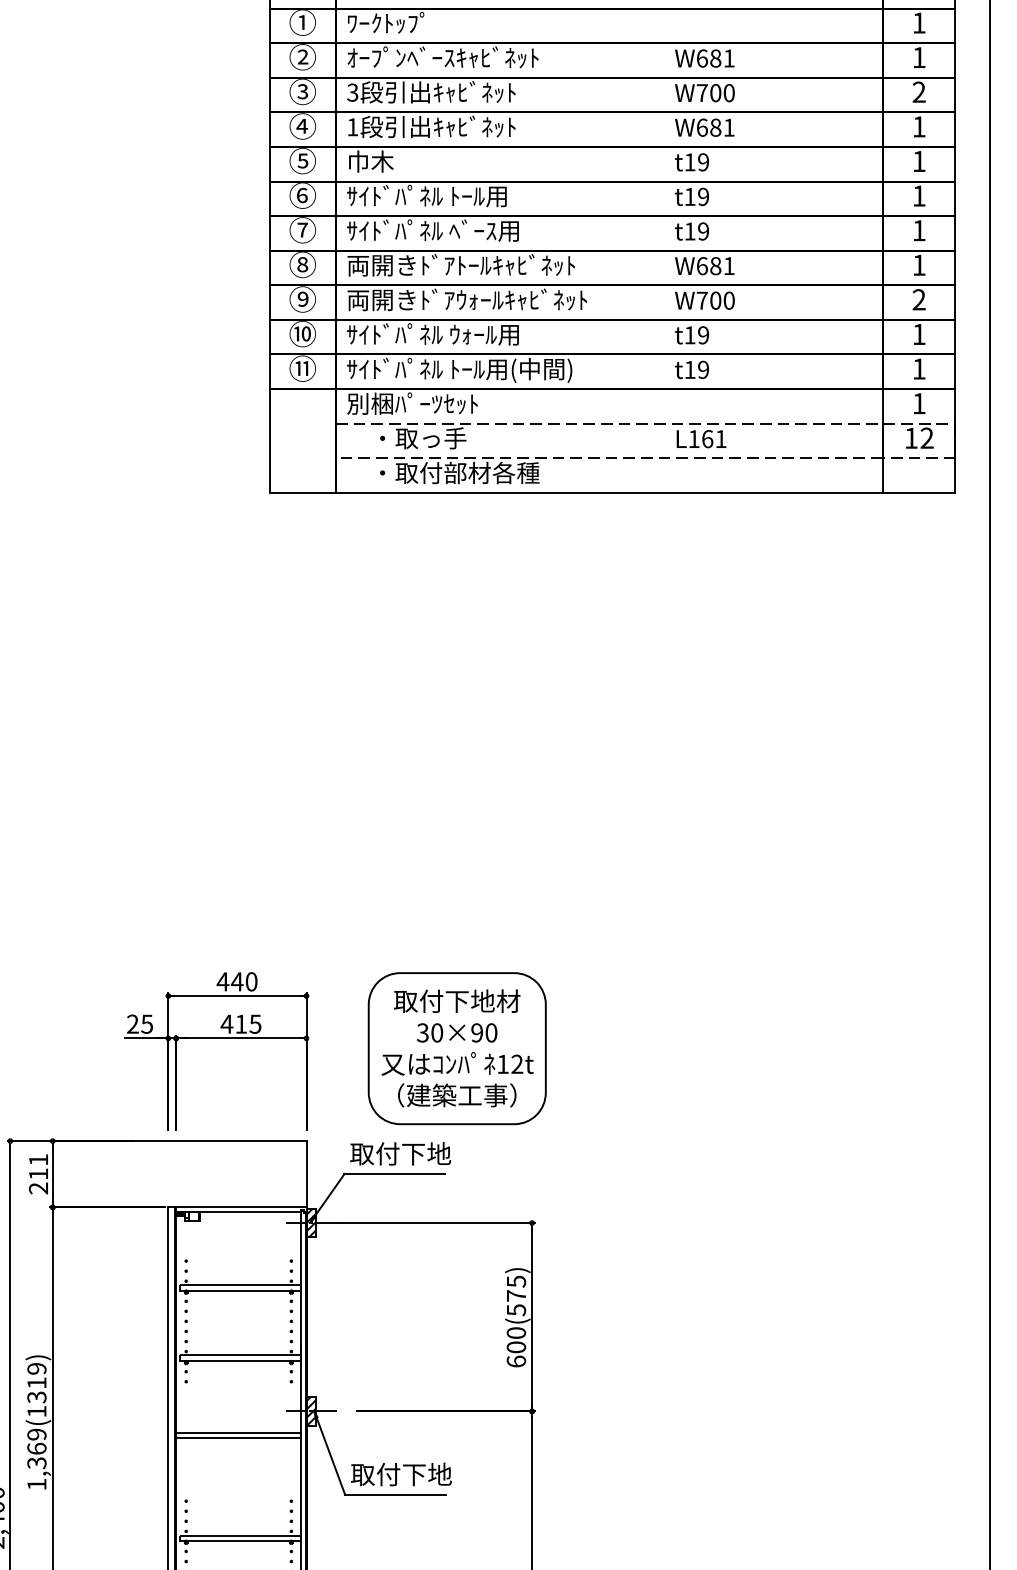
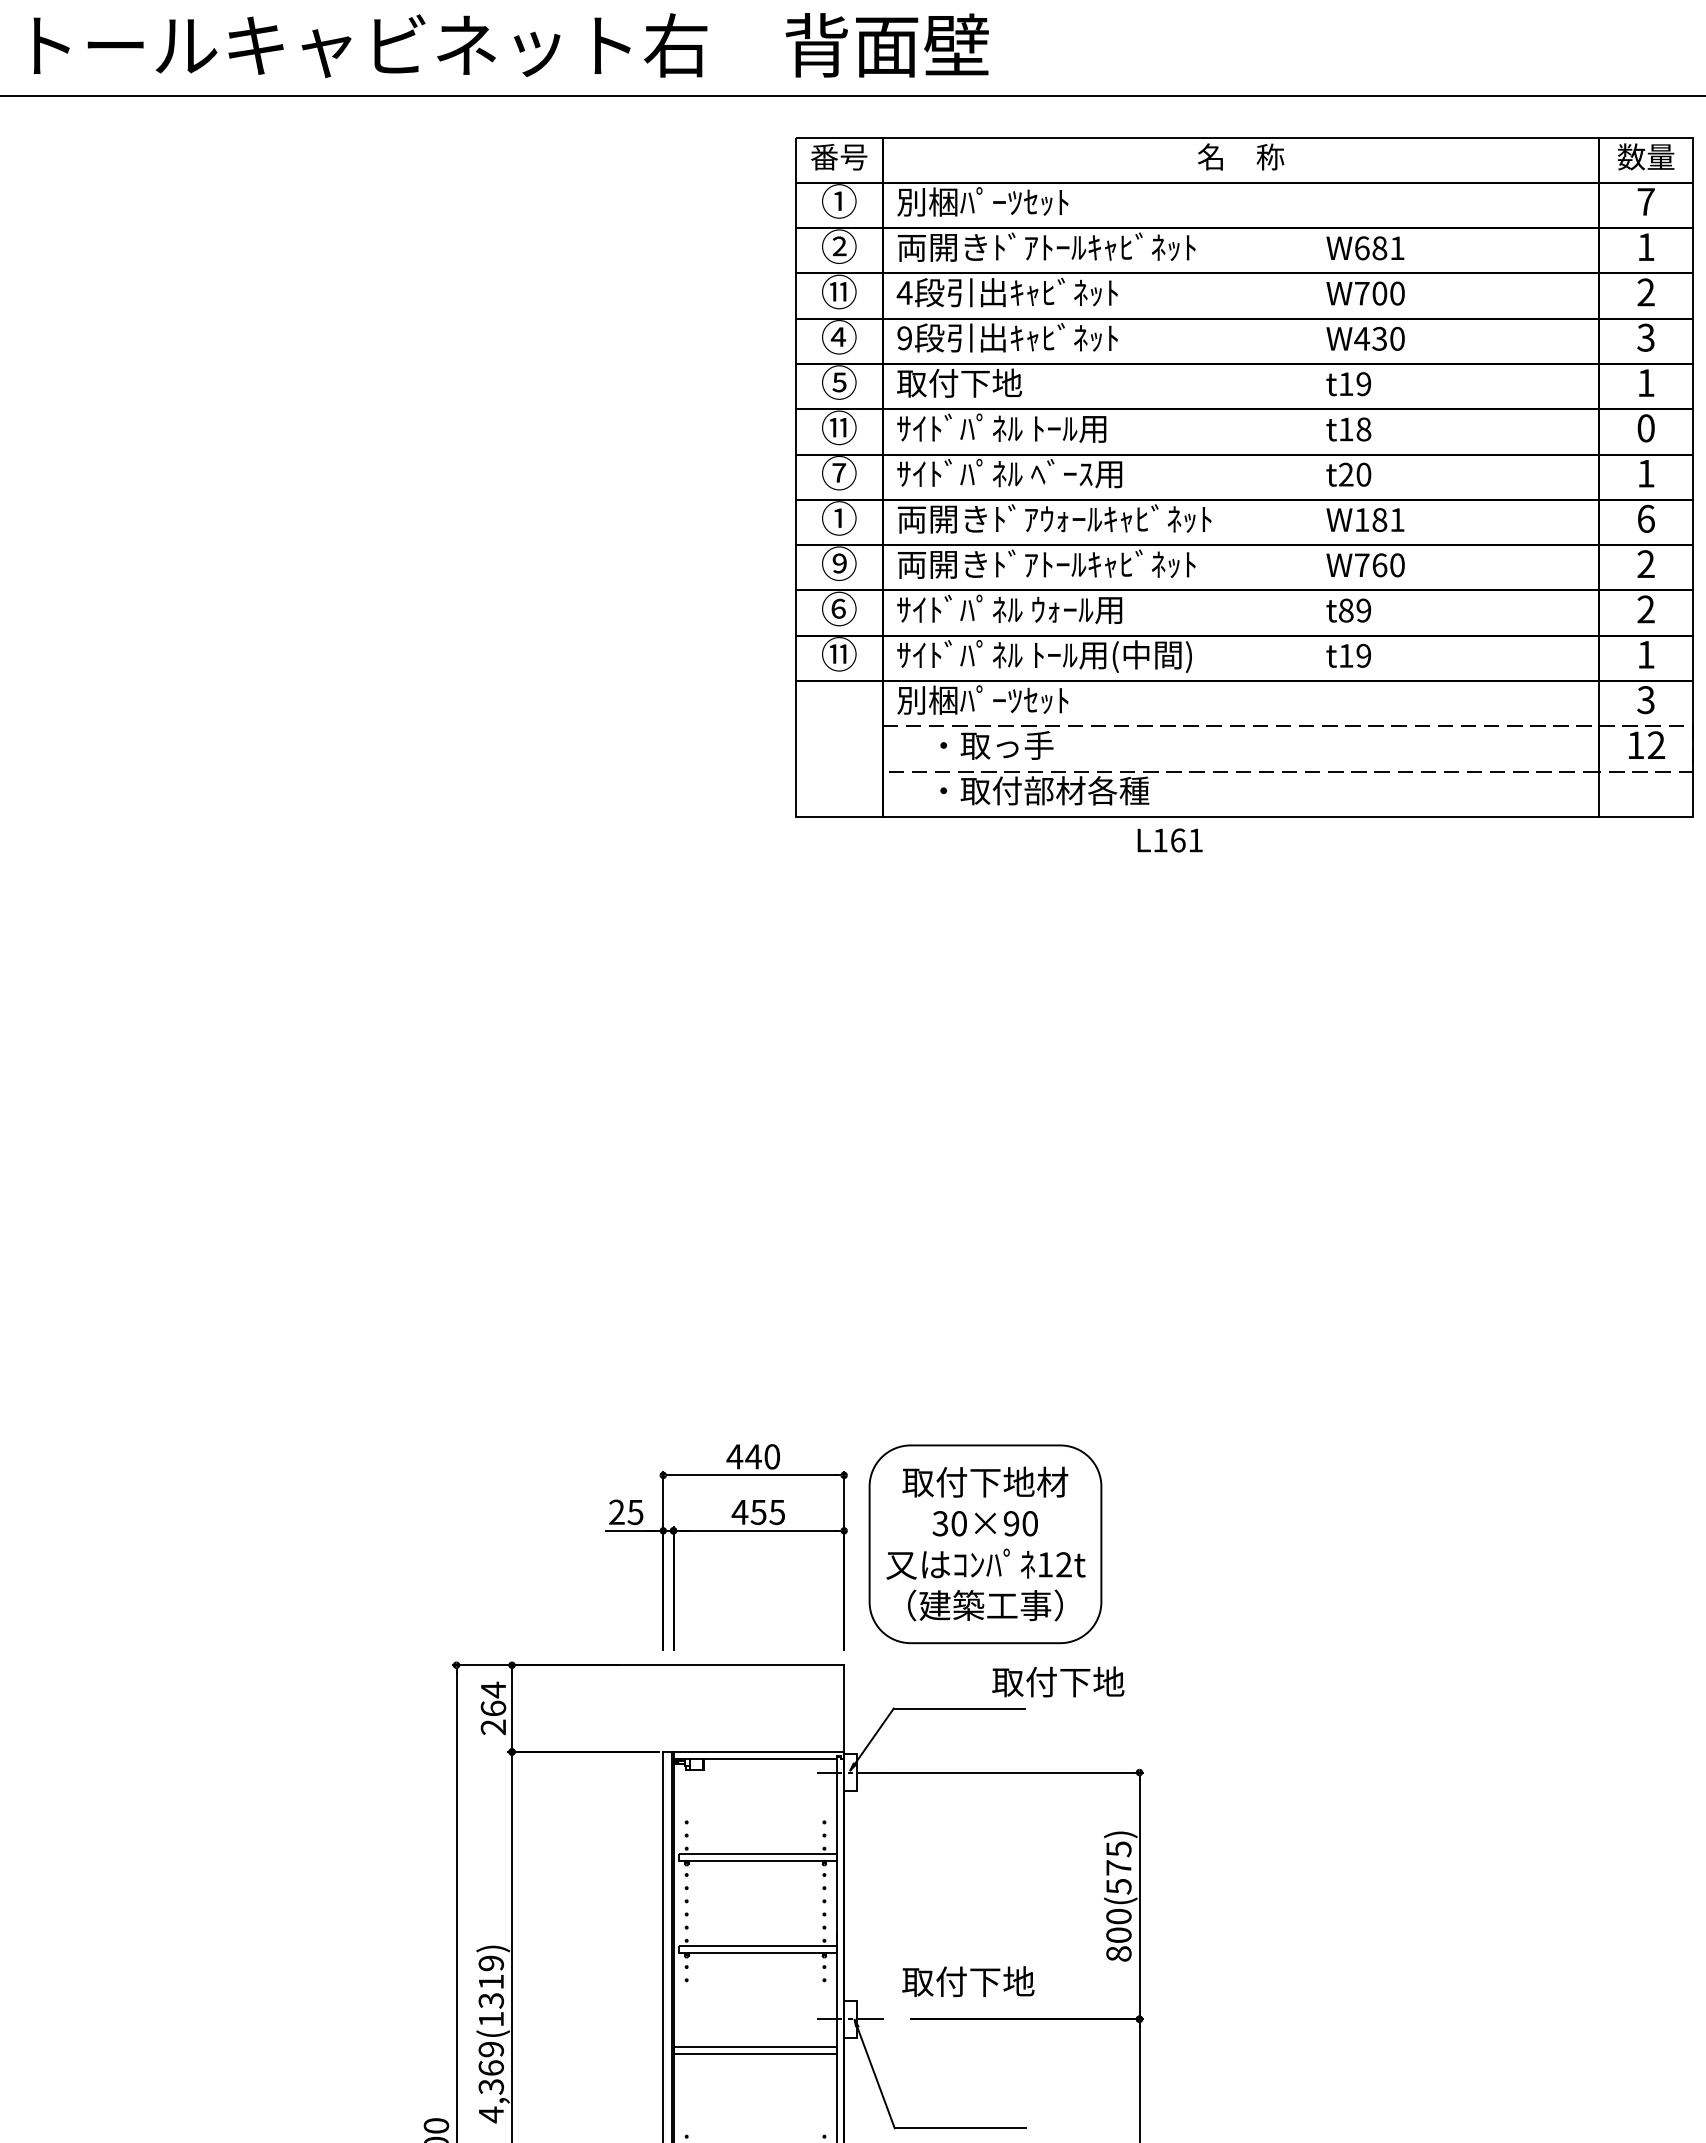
text: (412, 22) -> (982, 201), ﾜｰｸﾄｯﾌﾟ -> 別梱ﾊﾟｰﾂｾｯﾄ
text: (918, 22) -> (1645, 201), 1 -> 7
text: (461, 57) -> (1046, 246), ｵｰﾌﾟﾝﾍﾞｰｽｷｬﾋﾞﾈｯﾄ -> 両開きﾄﾞｱﾄｰﾙｷｬﾋﾞﾈｯﾄ
text: (302, 91) -> (838, 291), ③ -> ⑪
text: (352, 92) -> (904, 292), 3 -> 4
text: (918, 126) -> (1645, 337), 1 -> 3
text: (352, 127) -> (904, 338), 1 -> 9
text: (715, 127) -> (1379, 338), W681 -> W430
text: (394, 161) -> (959, 382), 巾木 -> 取付下地
text: (302, 195) -> (838, 427), ⑥ -> ⑪
text: (703, 196) -> (1363, 429), t19 -> t18
text: (918, 196) -> (1645, 428), 1 -> 0
text: (697, 231) -> (1355, 474), t19 -> t20
text: (302, 264) -> (839, 518), ⑧ -> ①
text: (522, 264) -> (1126, 518), 両開きﾄﾞｱﾄｰﾙｷｬﾋﾞﾈｯﾄ -> 両開きﾄﾞｱｳｫｰﾙｷｬﾋﾞﾈｯﾄ
text: (919, 264) -> (1646, 518), 1 -> 6
text: (702, 266) -> (1362, 520), W681 -> W181
text: (522, 299) -> (1126, 563), 両開きﾄﾞｱｳｫｰﾙｷｬﾋﾞﾈｯﾄ -> 両開きﾄﾞｱﾄｰﾙｷｬﾋﾞﾈｯﾄ
text: (715, 300) -> (1379, 565), W700 -> W760
text: (302, 333) -> (838, 608), ⑩ -> ⑥
text: (918, 334) -> (1645, 609), 1 -> 2
text: (690, 335) -> (1346, 610), t19 -> t89
text: (918, 404) -> (1645, 700), 1 -> 3
text: (701, 439) -> (1169, 840), moved
text: (241, 1024) -> (758, 1512), 415 -> 455
part: (457, 1048) -> (985, 1544), moved
text: (400, 1153) -> (1058, 1681), moved
text: (38, 1166) -> (493, 1698), 211 -> 264
hatch: (311, 1223) -> (850, 1772), removed
text: (516, 1361) -> (1118, 1953), 600(575) -> 800(575)
hatch: (311, 1410) -> (850, 2018), removed
text: (401, 1474) -> (968, 1981), moved
text: (37, 1484) -> (491, 2114), 1,369(1319) -> 4,369(1319)

